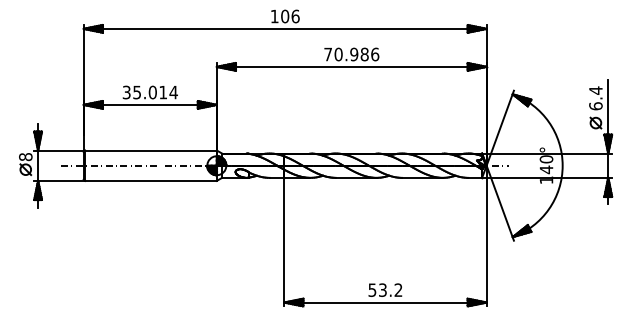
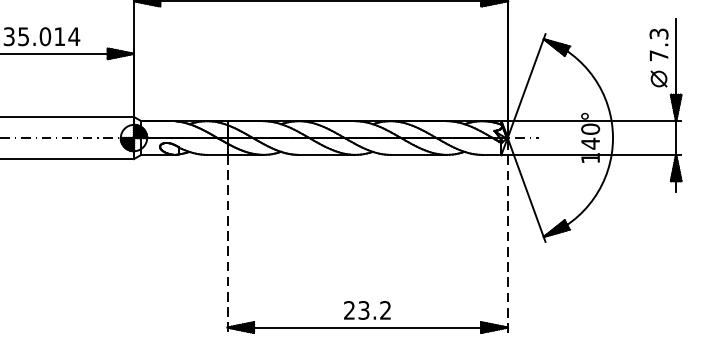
text: (595, 98) -> (658, 44), 6.4 -> 7.3
line: (486, 235) -> (507, 234), solid -> dashed
line: (284, 242) -> (227, 244), solid -> dashed
text: (372, 289) -> (349, 309), 53.2 -> 23.2

